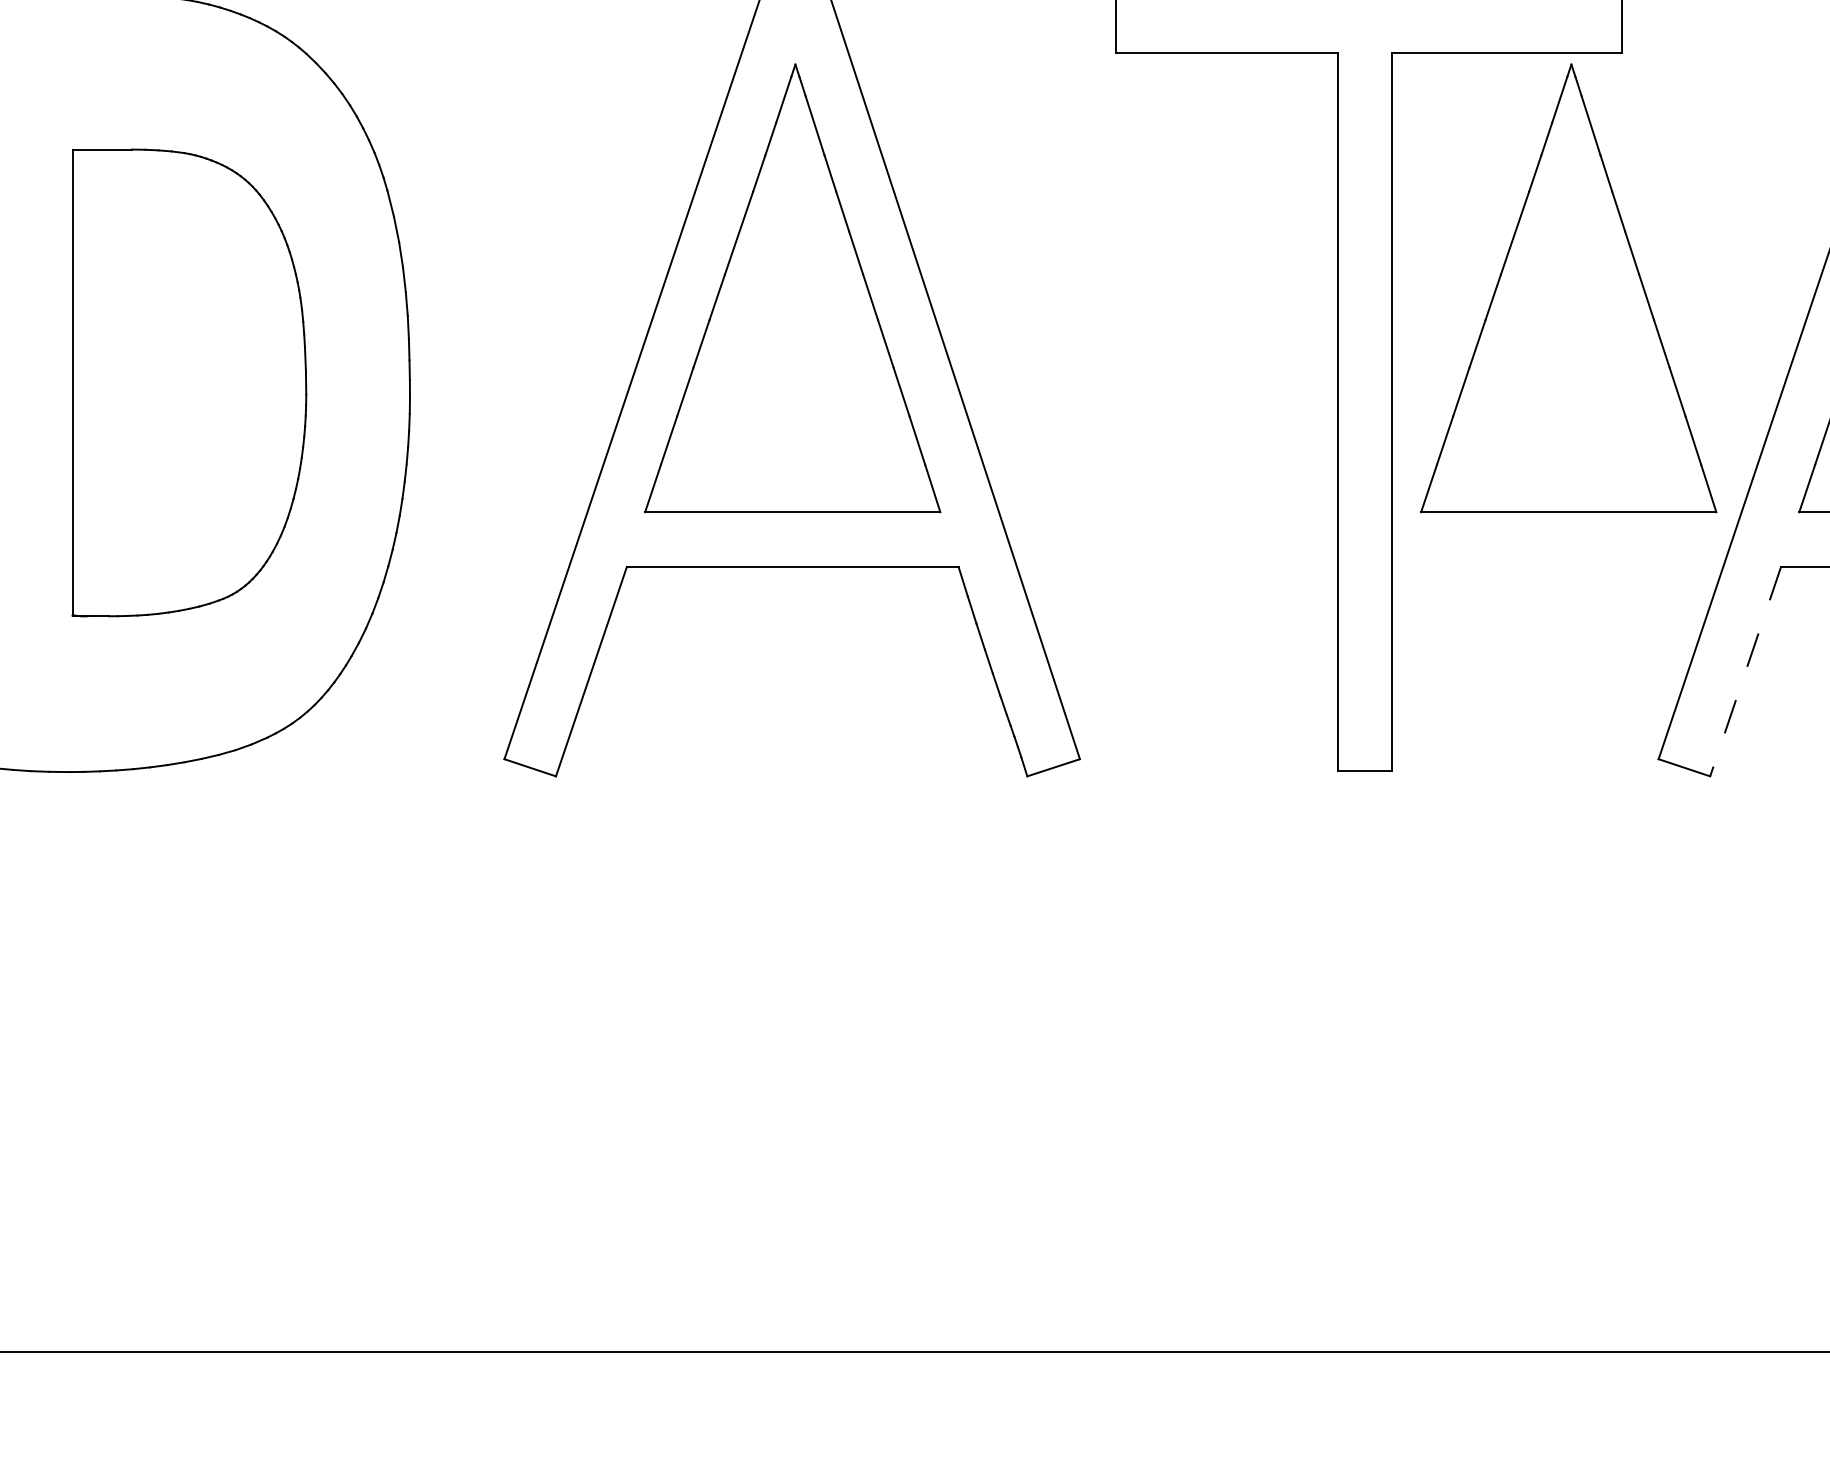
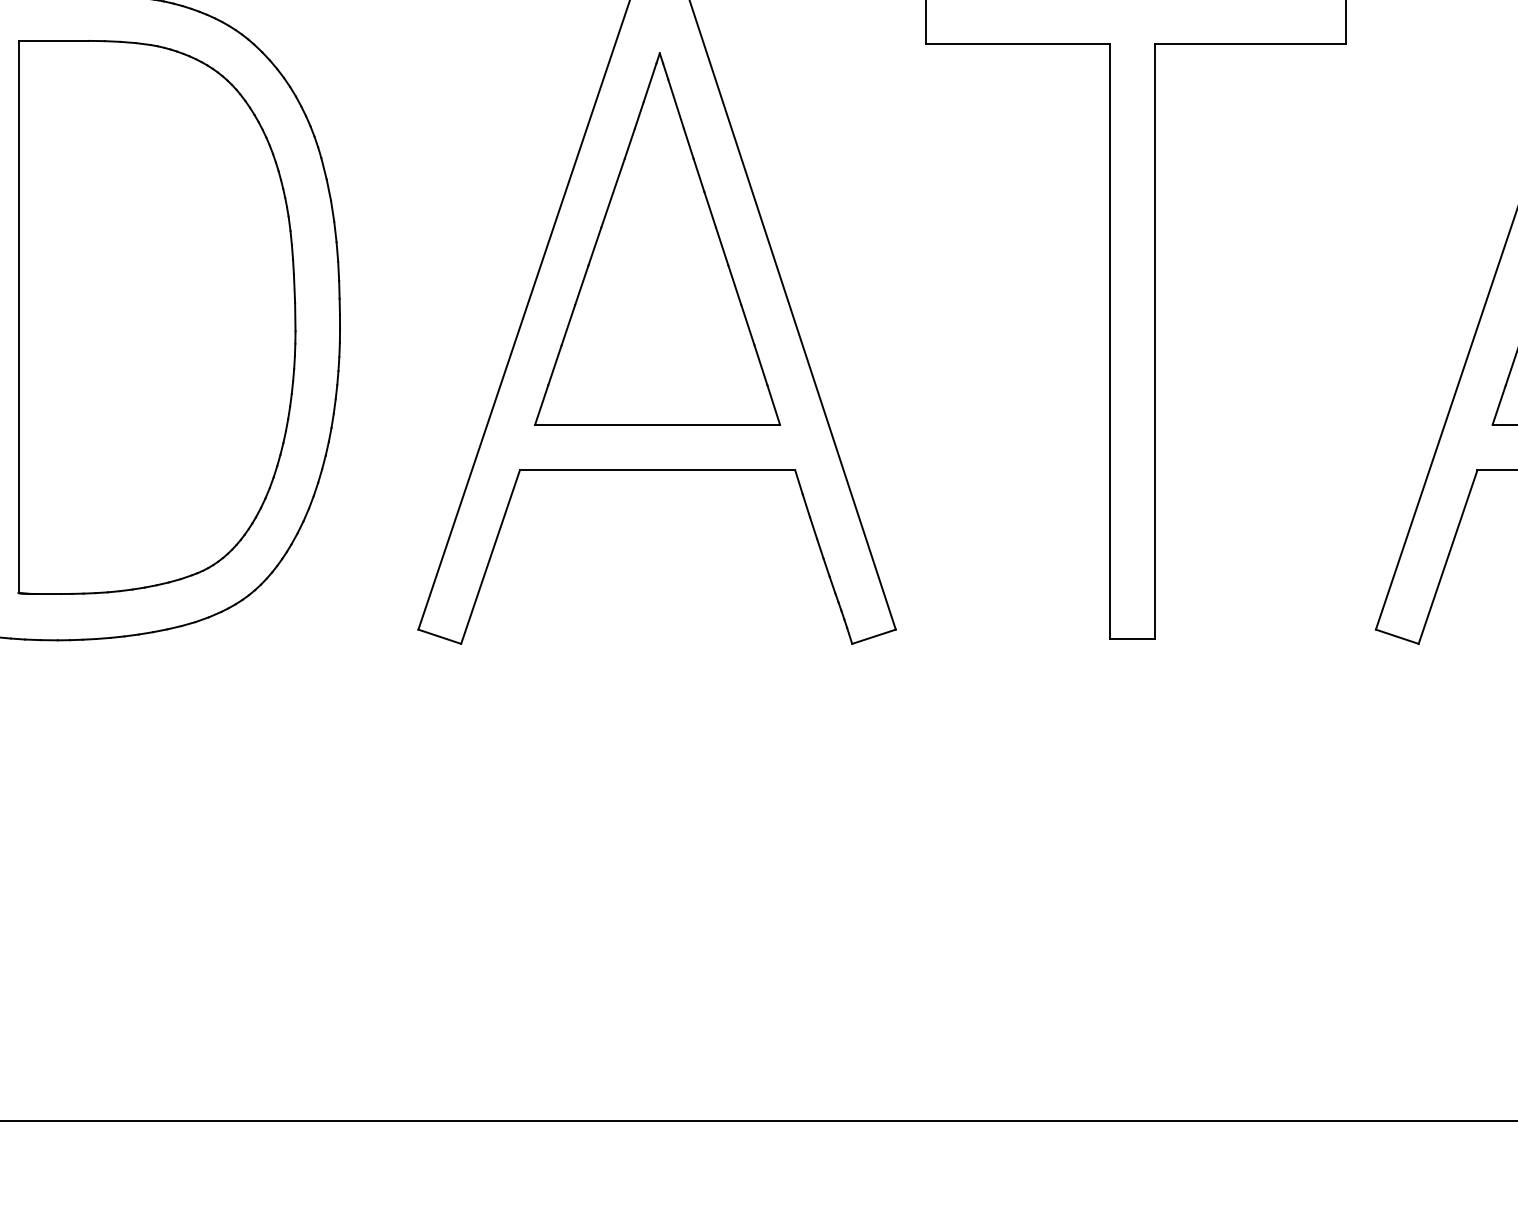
part: (1568, 288) -> (1301, 239), removed
part: (189, 382) -> (157, 317), size x1.43
line: (1745, 671) -> (1447, 556), dashed -> solid

